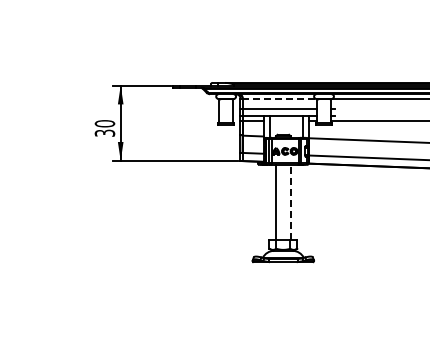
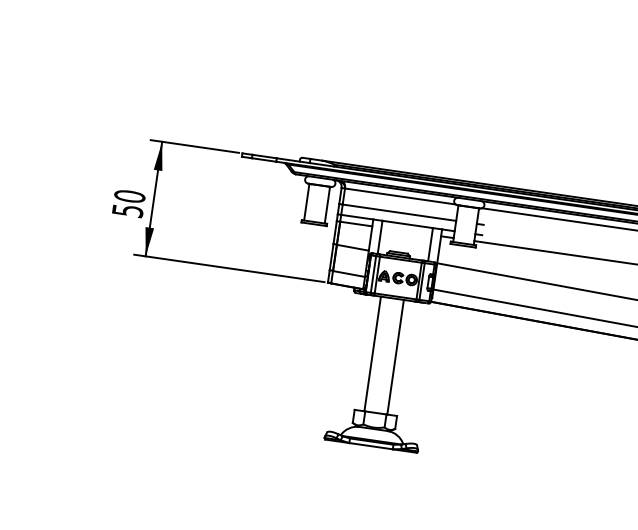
line: (278, 98) -> (399, 196), dashed -> solid
text: (104, 132) -> (127, 209), 30 -> 50
line: (290, 202) -> (395, 357), dashed -> solid

